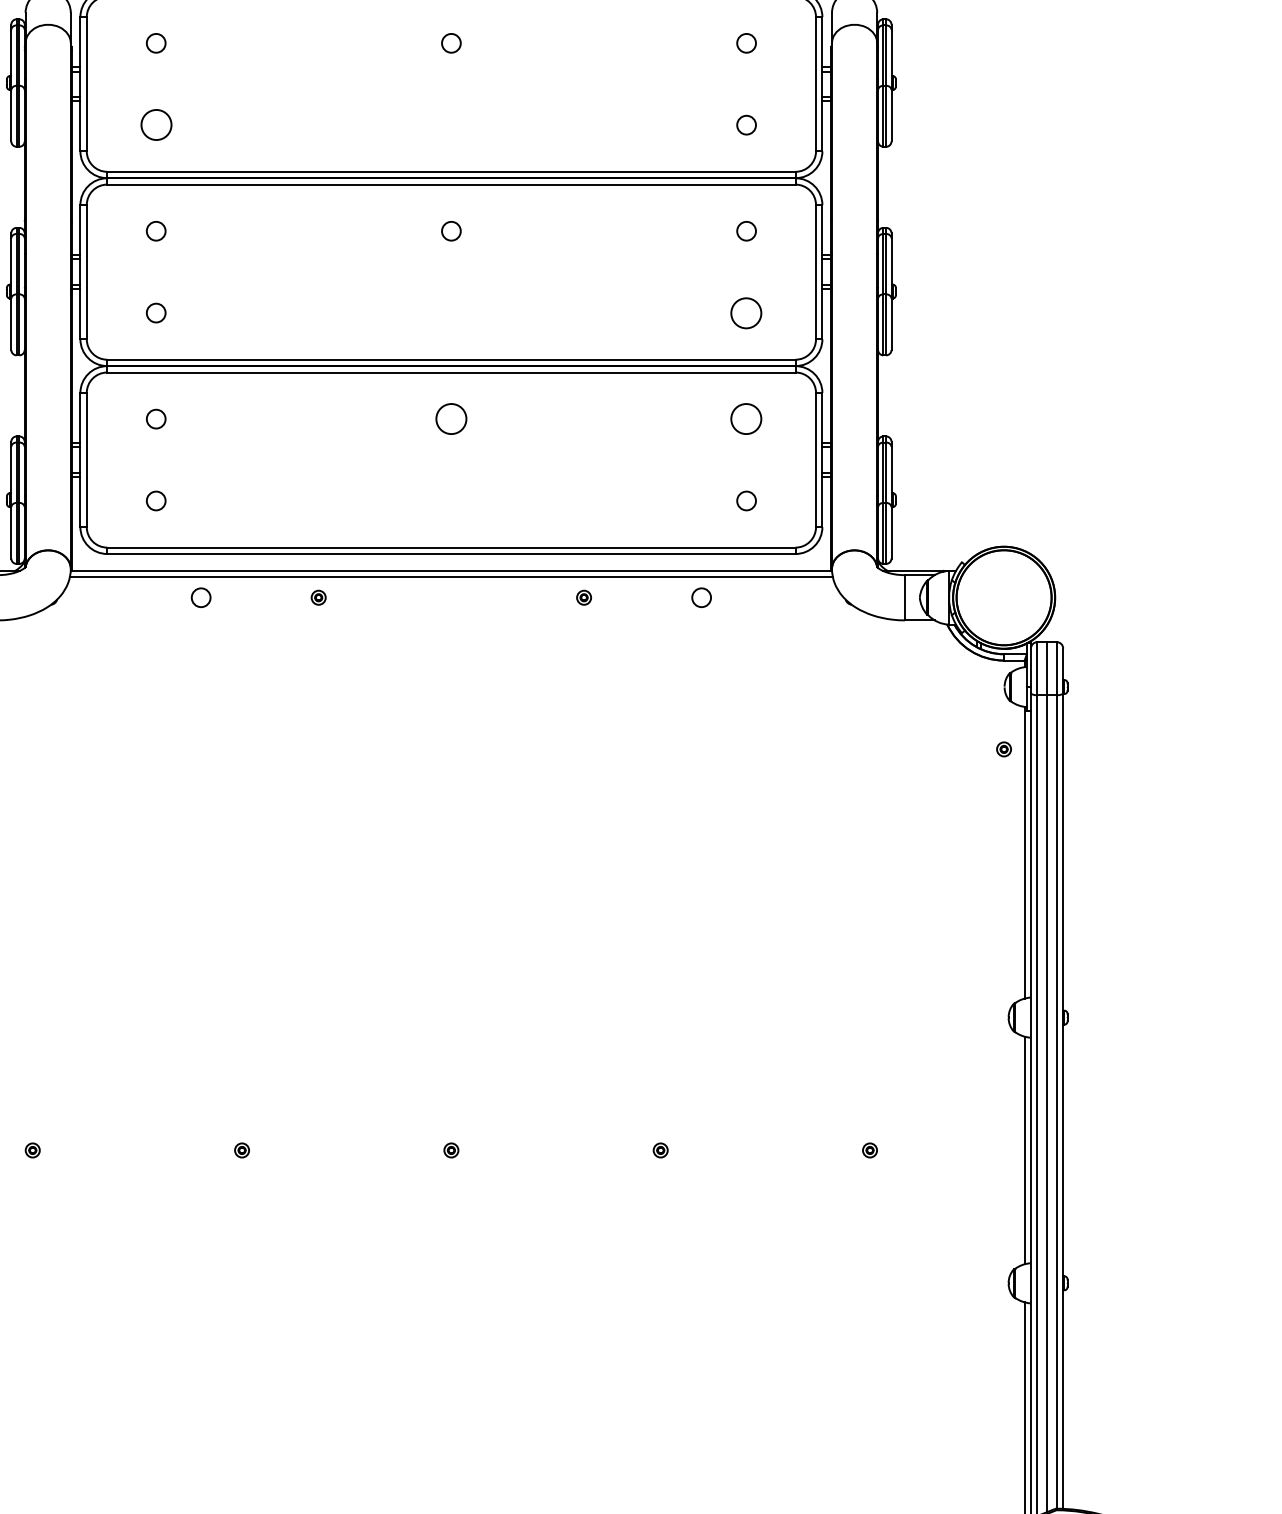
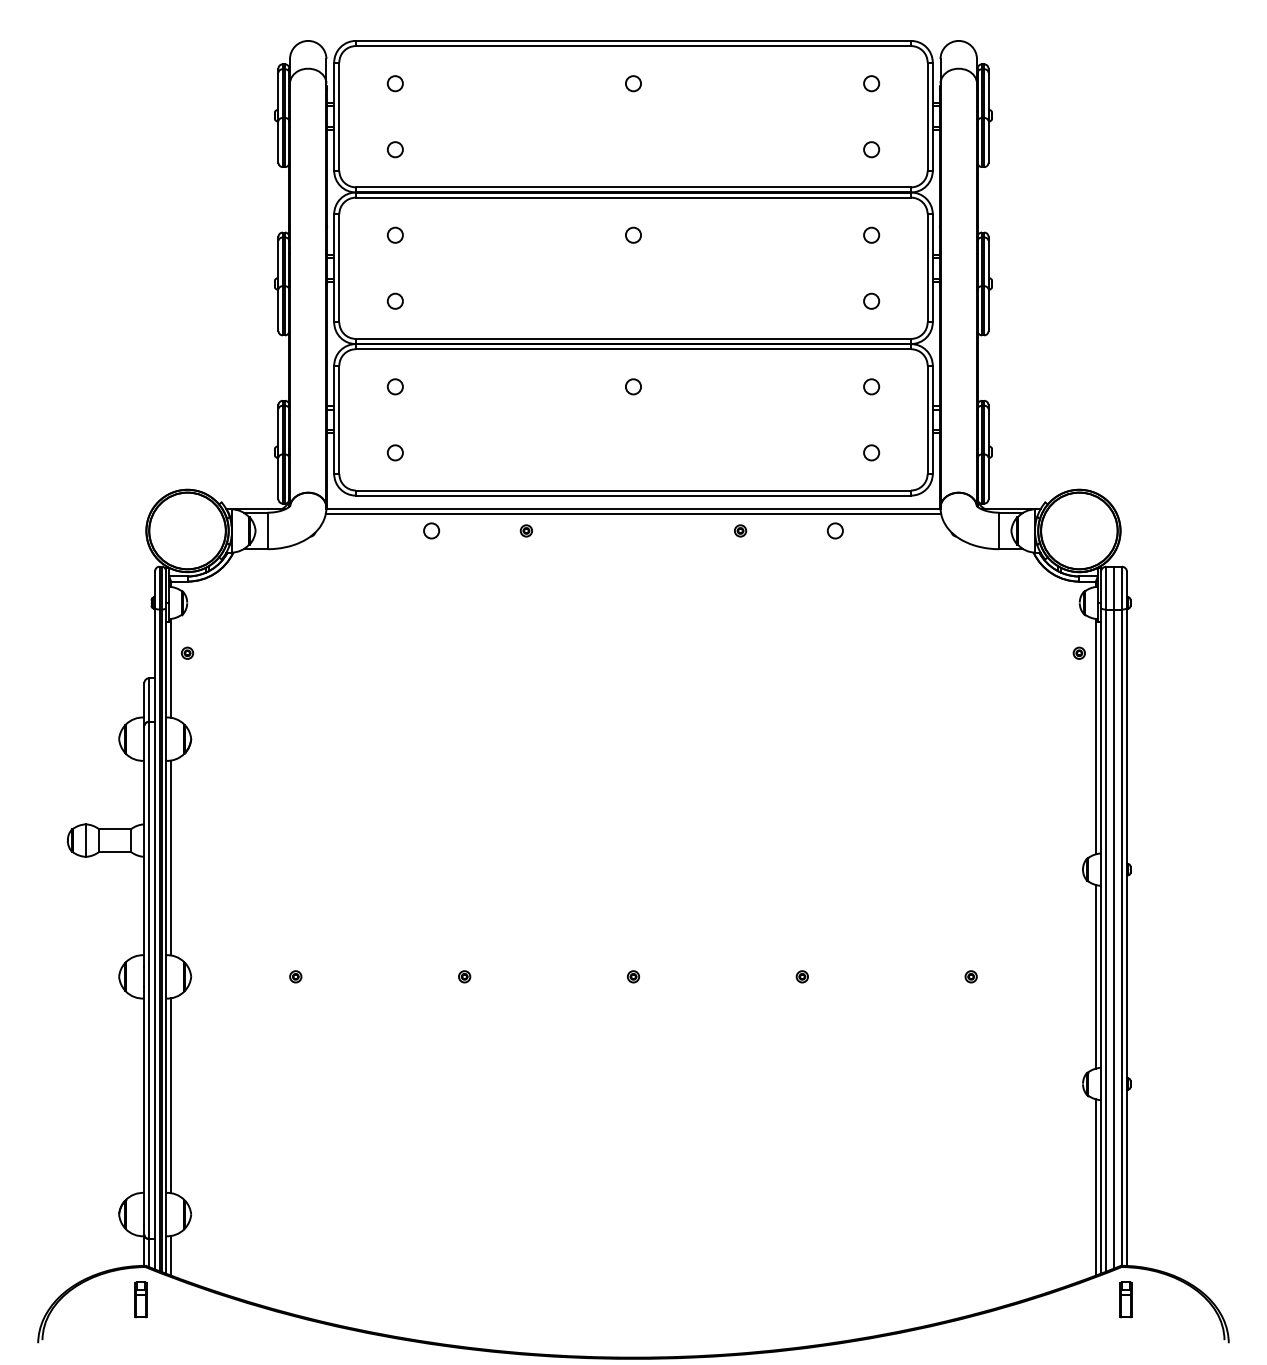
circle: (155, 124) -> (394, 149), size x0.62
circle: (746, 312) -> (871, 300), size x0.62
circle: (451, 418) -> (633, 386), size x0.62
circle: (746, 418) -> (871, 386), size x0.62

